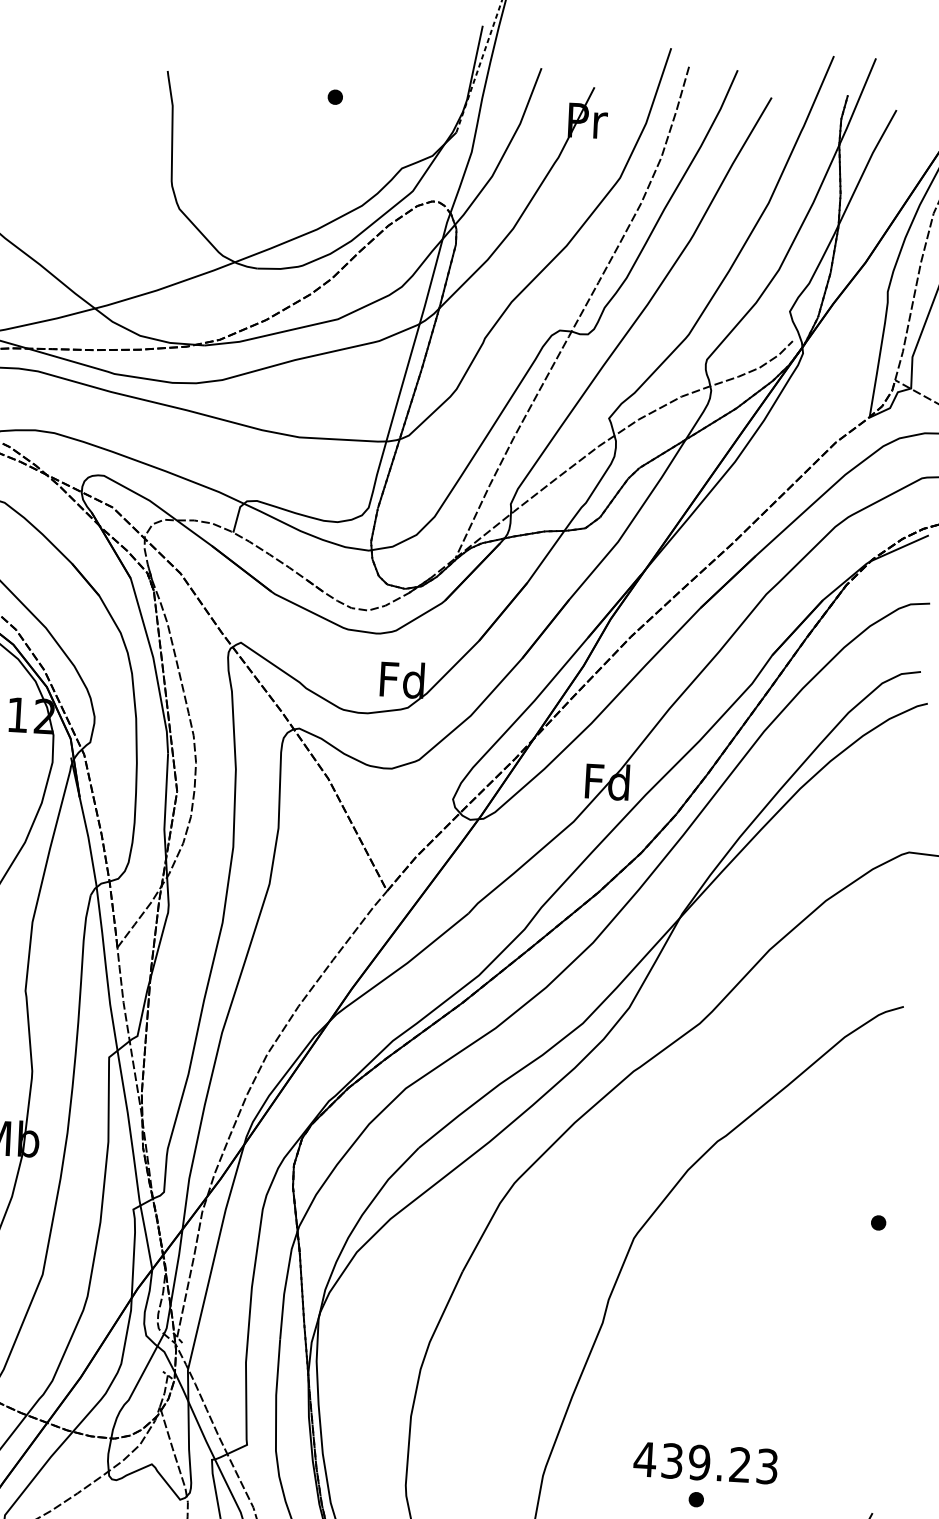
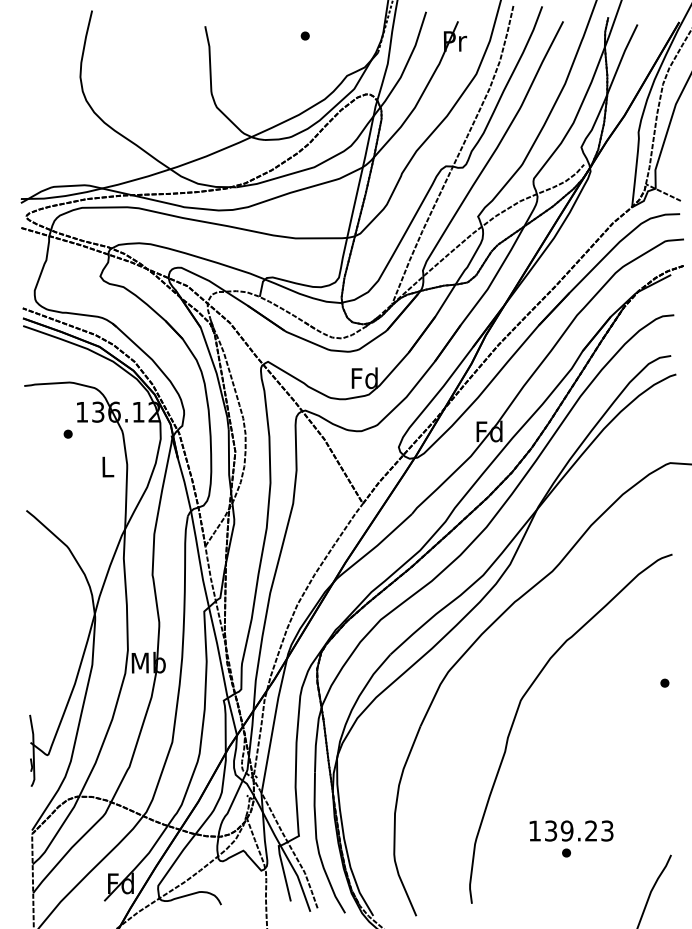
text: (644, 1458) -> (534, 830), 439.23 -> 139.23

